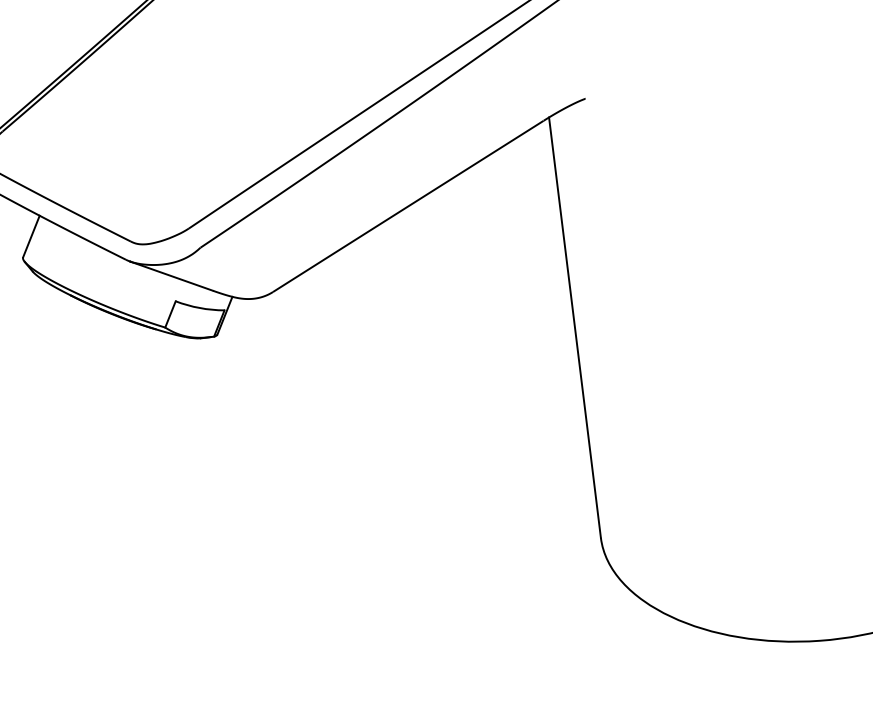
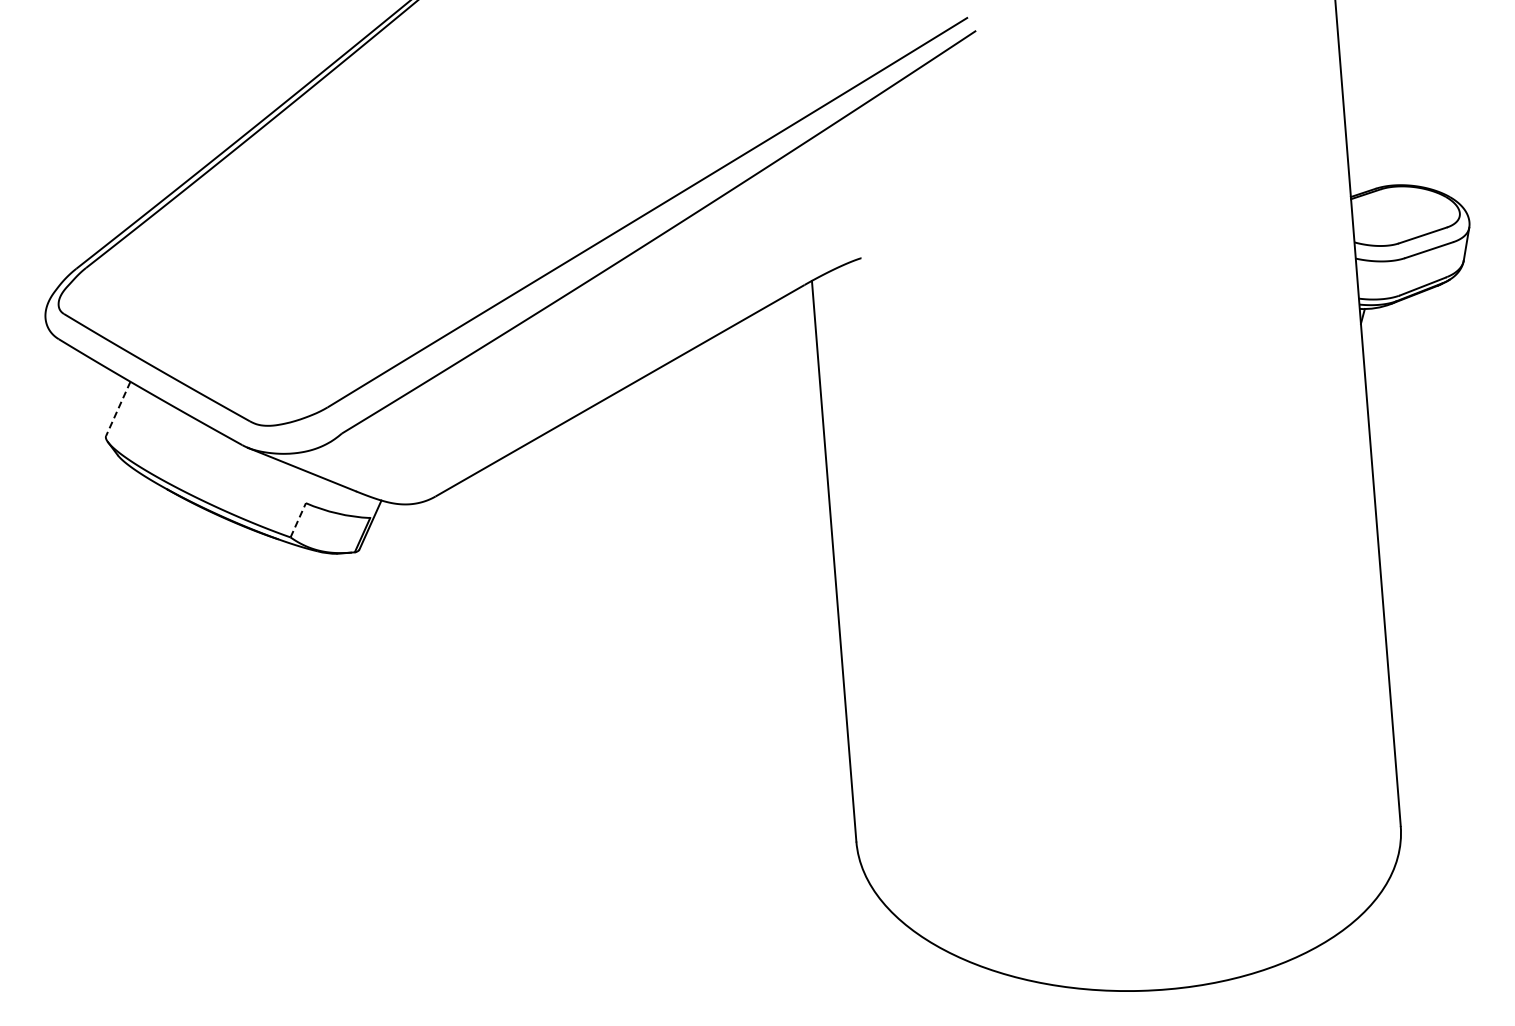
line: (31, 236) -> (118, 408), solid -> dashed
line: (170, 314) -> (298, 520), solid -> dashed

